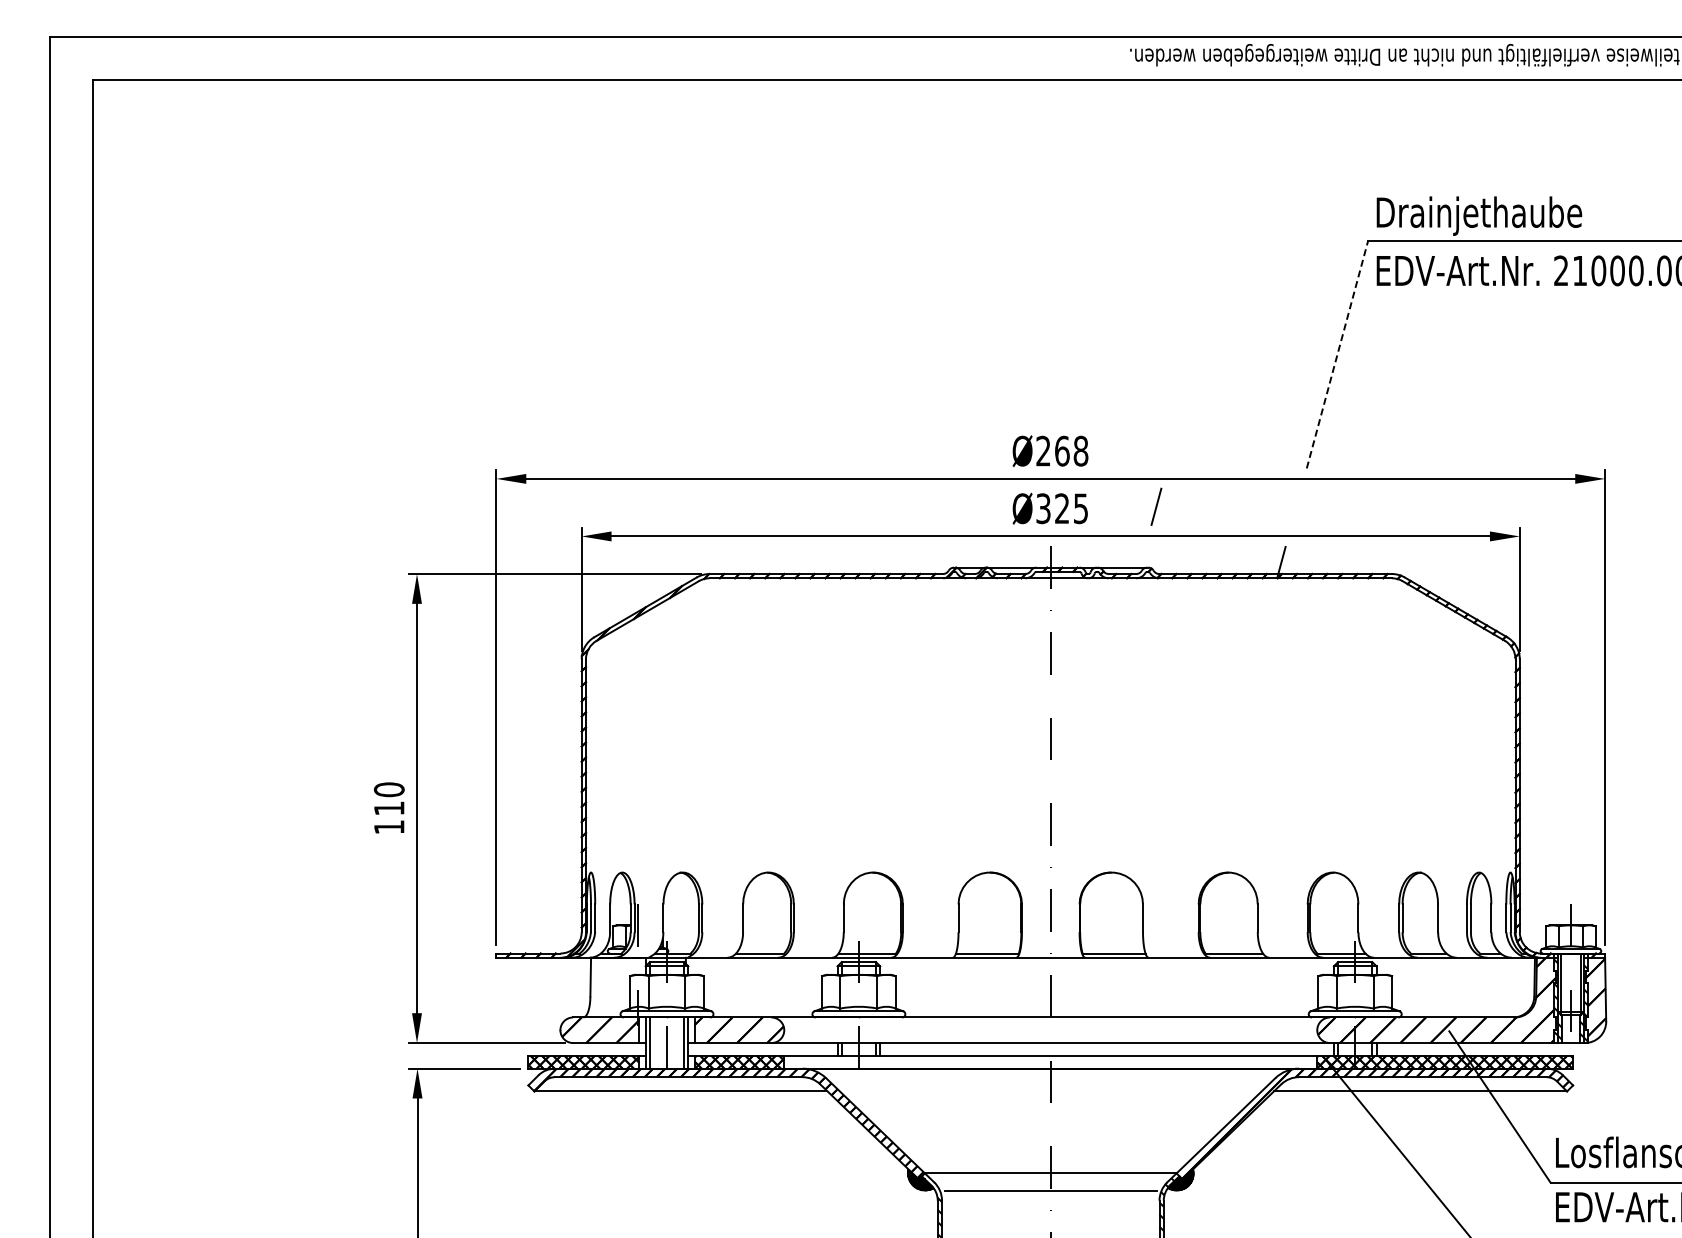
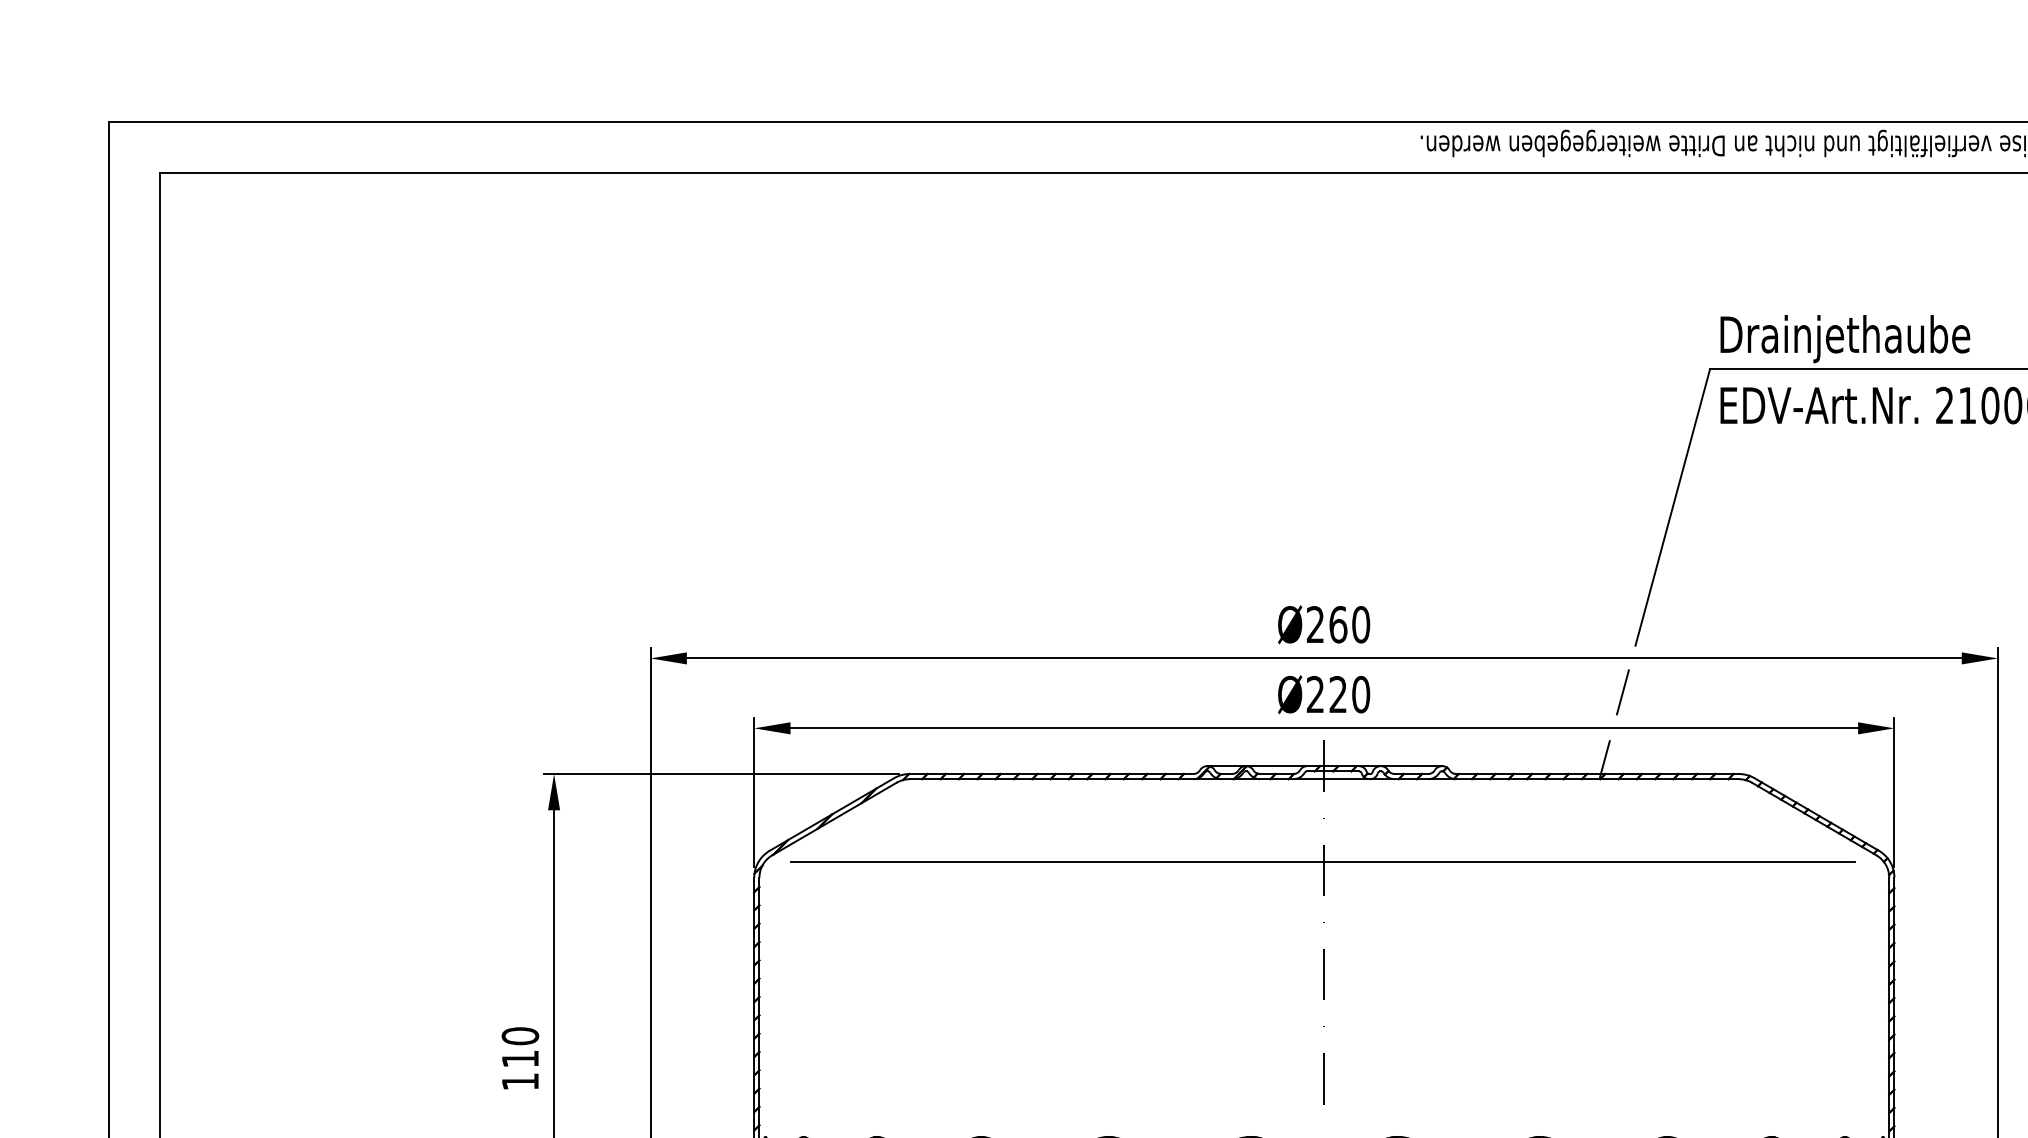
line: (1337, 354) -> (1672, 507), dashed -> solid
text: (1080, 451) -> (1360, 625), Ø268 -> Ø260
line: (1156, 506) -> (1623, 691), moved
text: (1062, 508) -> (1338, 694), Ø325 -> Ø220
line: (1049, 646) -> (1322, 862), added

